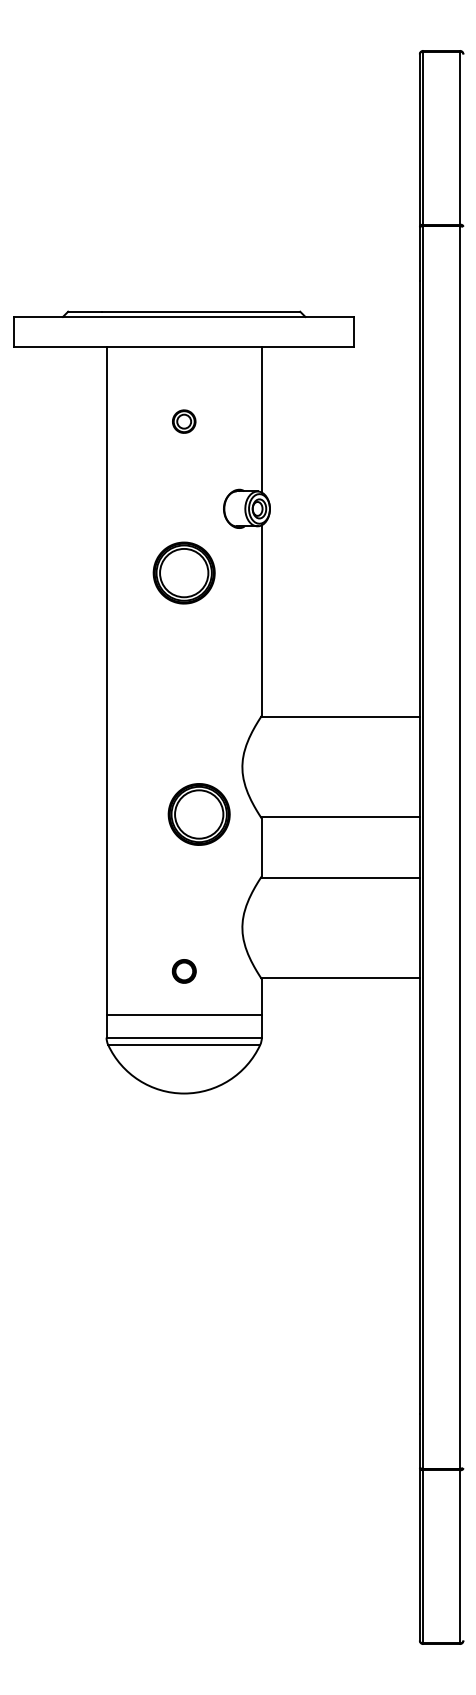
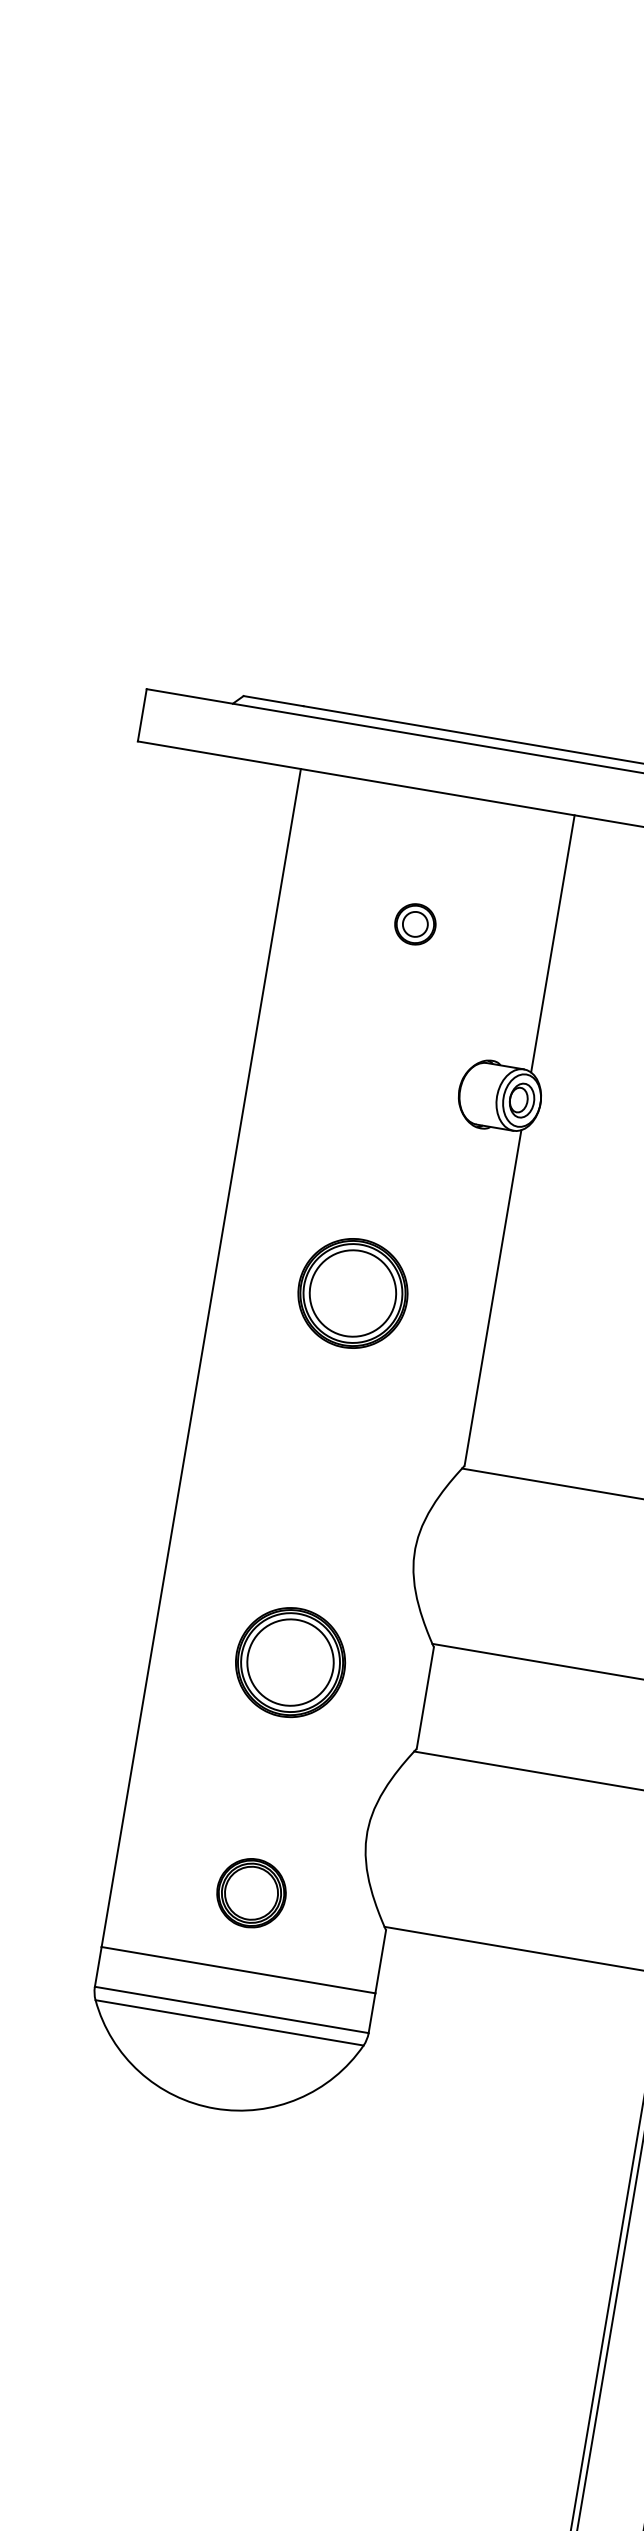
part: (183, 572) -> (351, 1292), moved
part: (198, 814) -> (289, 1662), moved
part: (184, 971) -> (251, 1893), size x1.67

